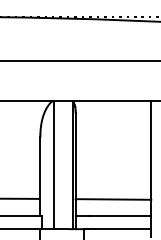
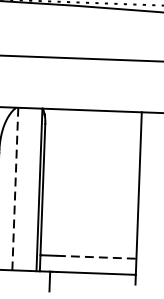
line: (54, 165) -> (15, 189), solid -> dashed
line: (113, 199) -> (89, 235), removed
line: (120, 216) -> (97, 257), solid -> dashed

